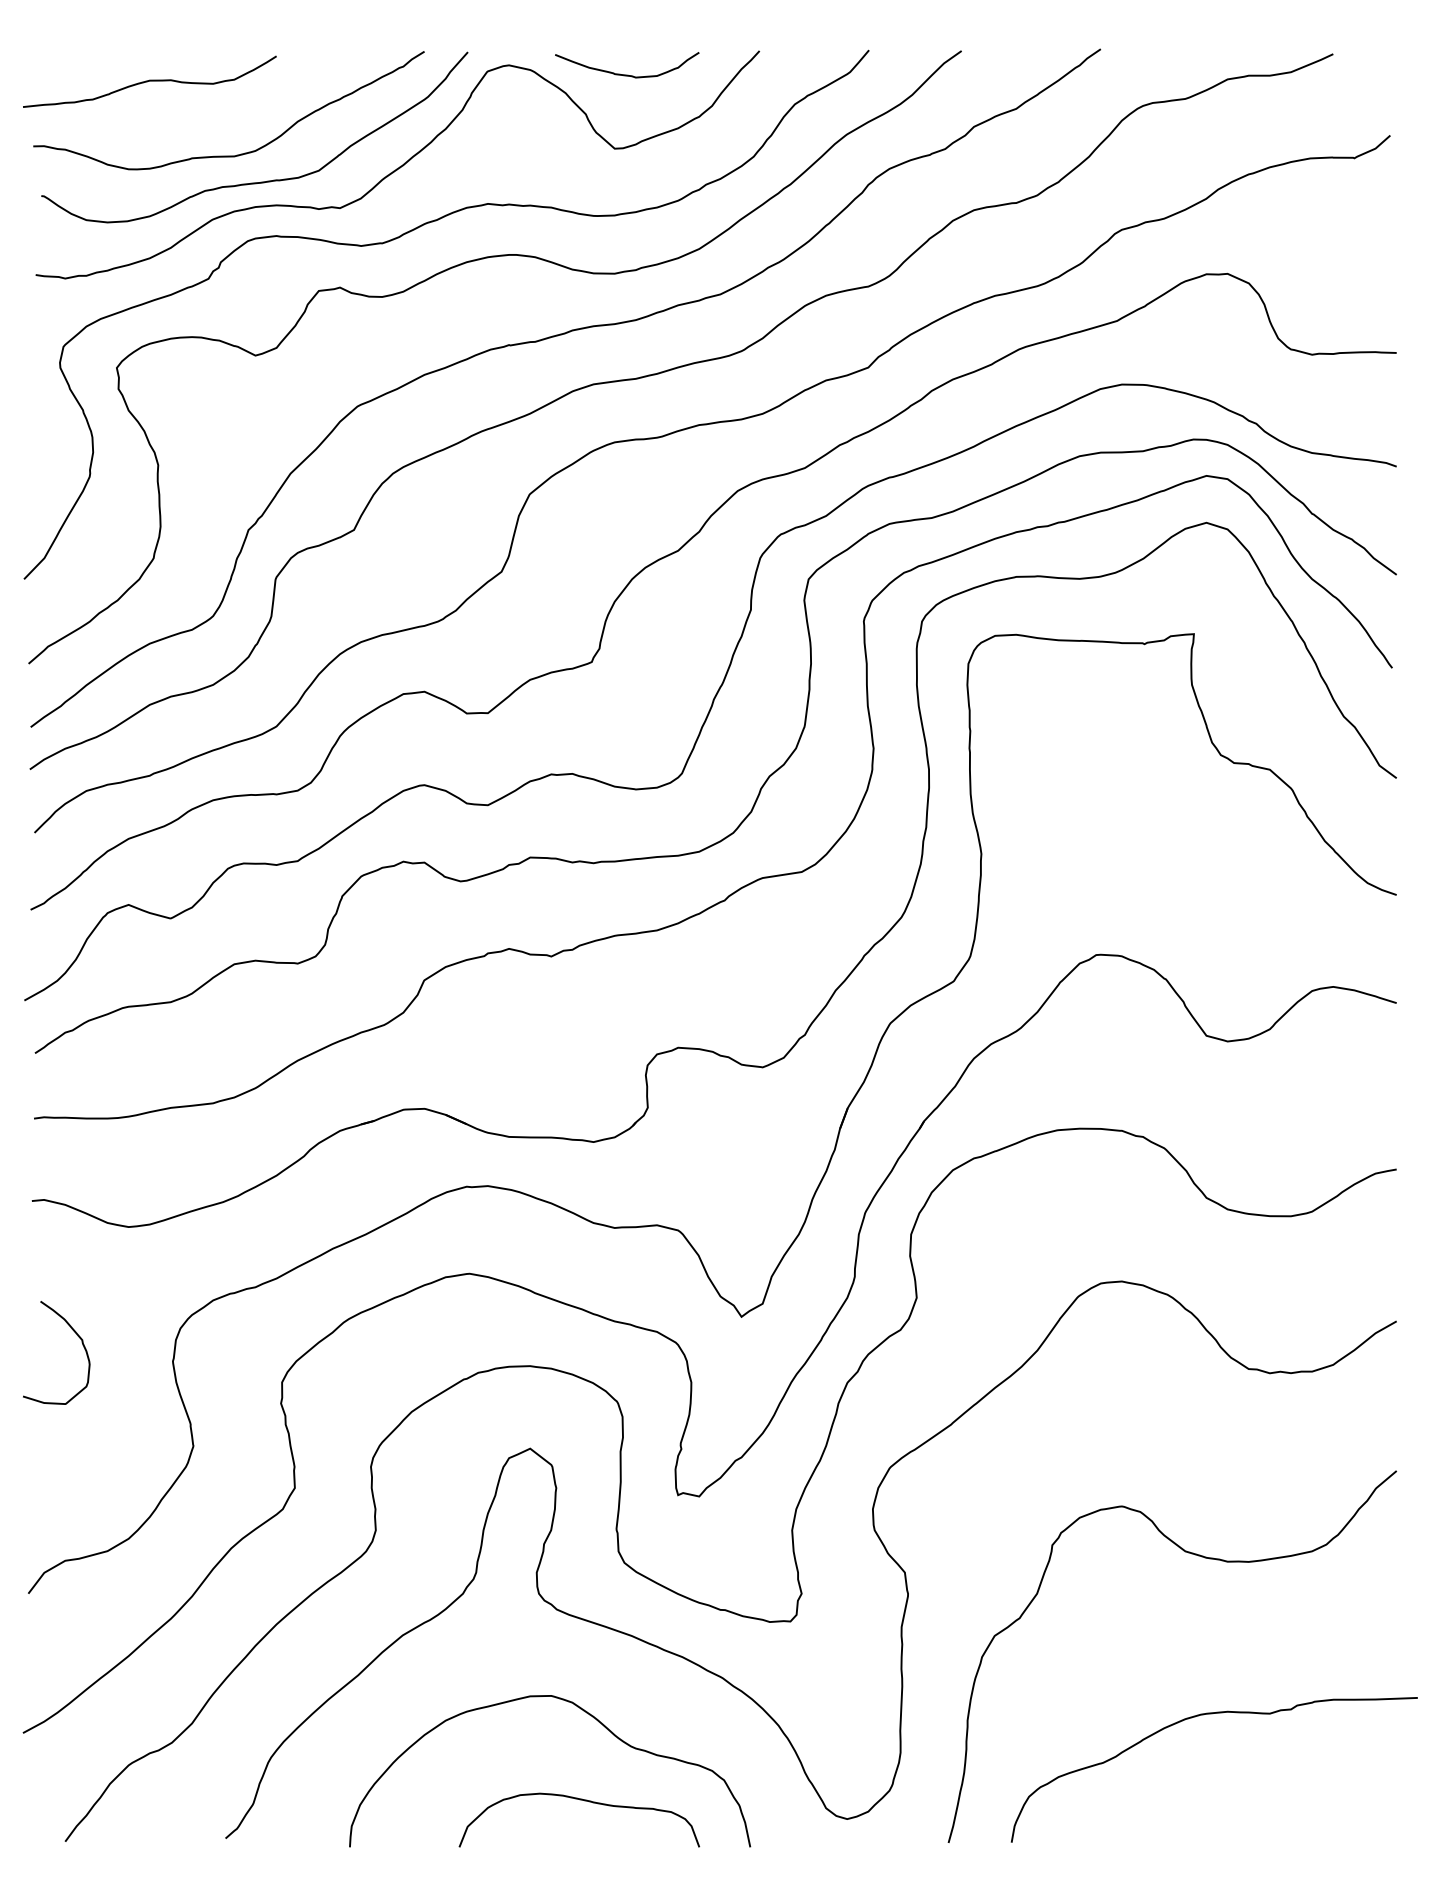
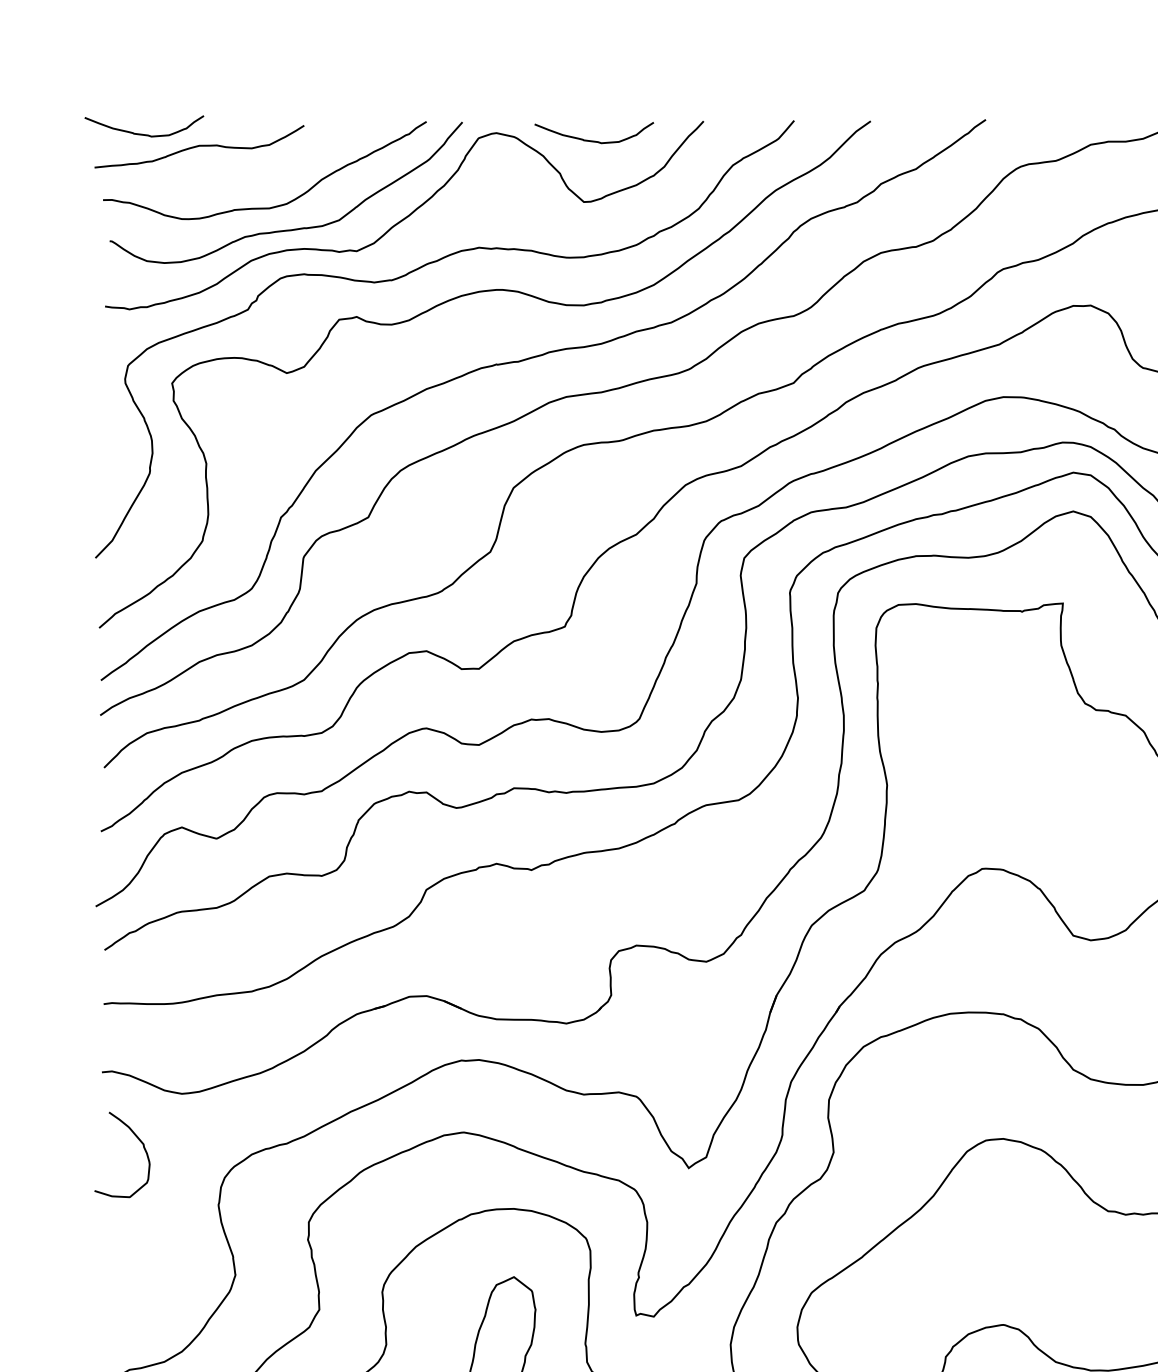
curve: (83, 66) -> (144, 134), added
curve: (77, 1336) -> (139, 1141), moved

